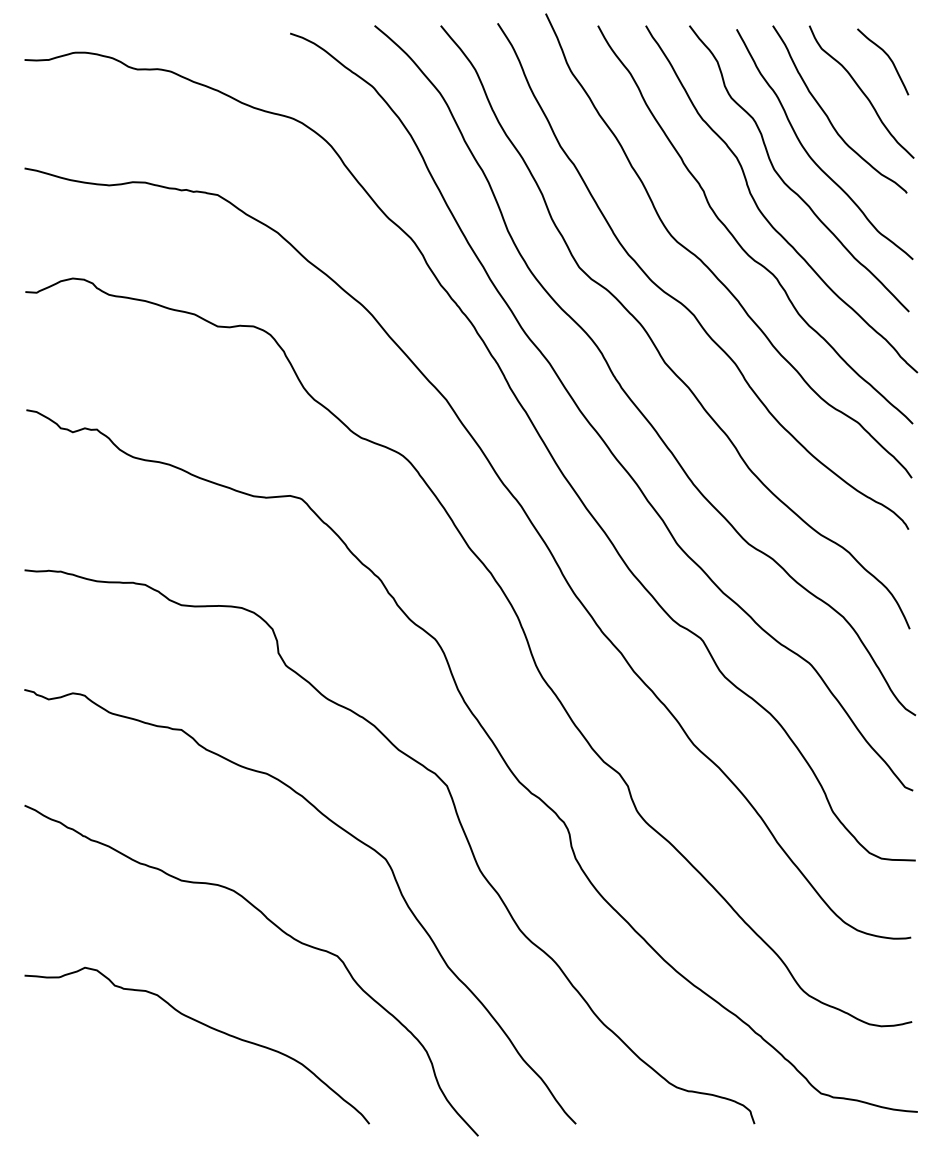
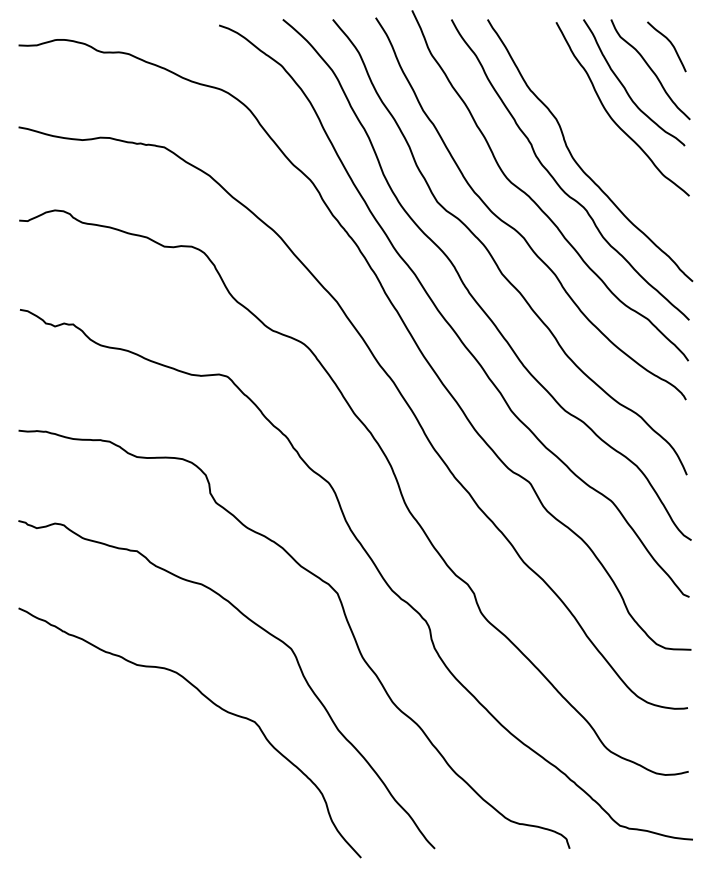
curve: (784, 180) -> (592, 136), removed
curve: (205, 1026) -> (155, 775), removed

